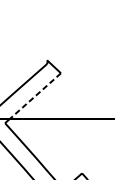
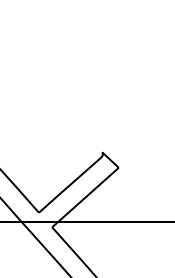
line: (34, 96) -> (87, 195), dashed -> solid

